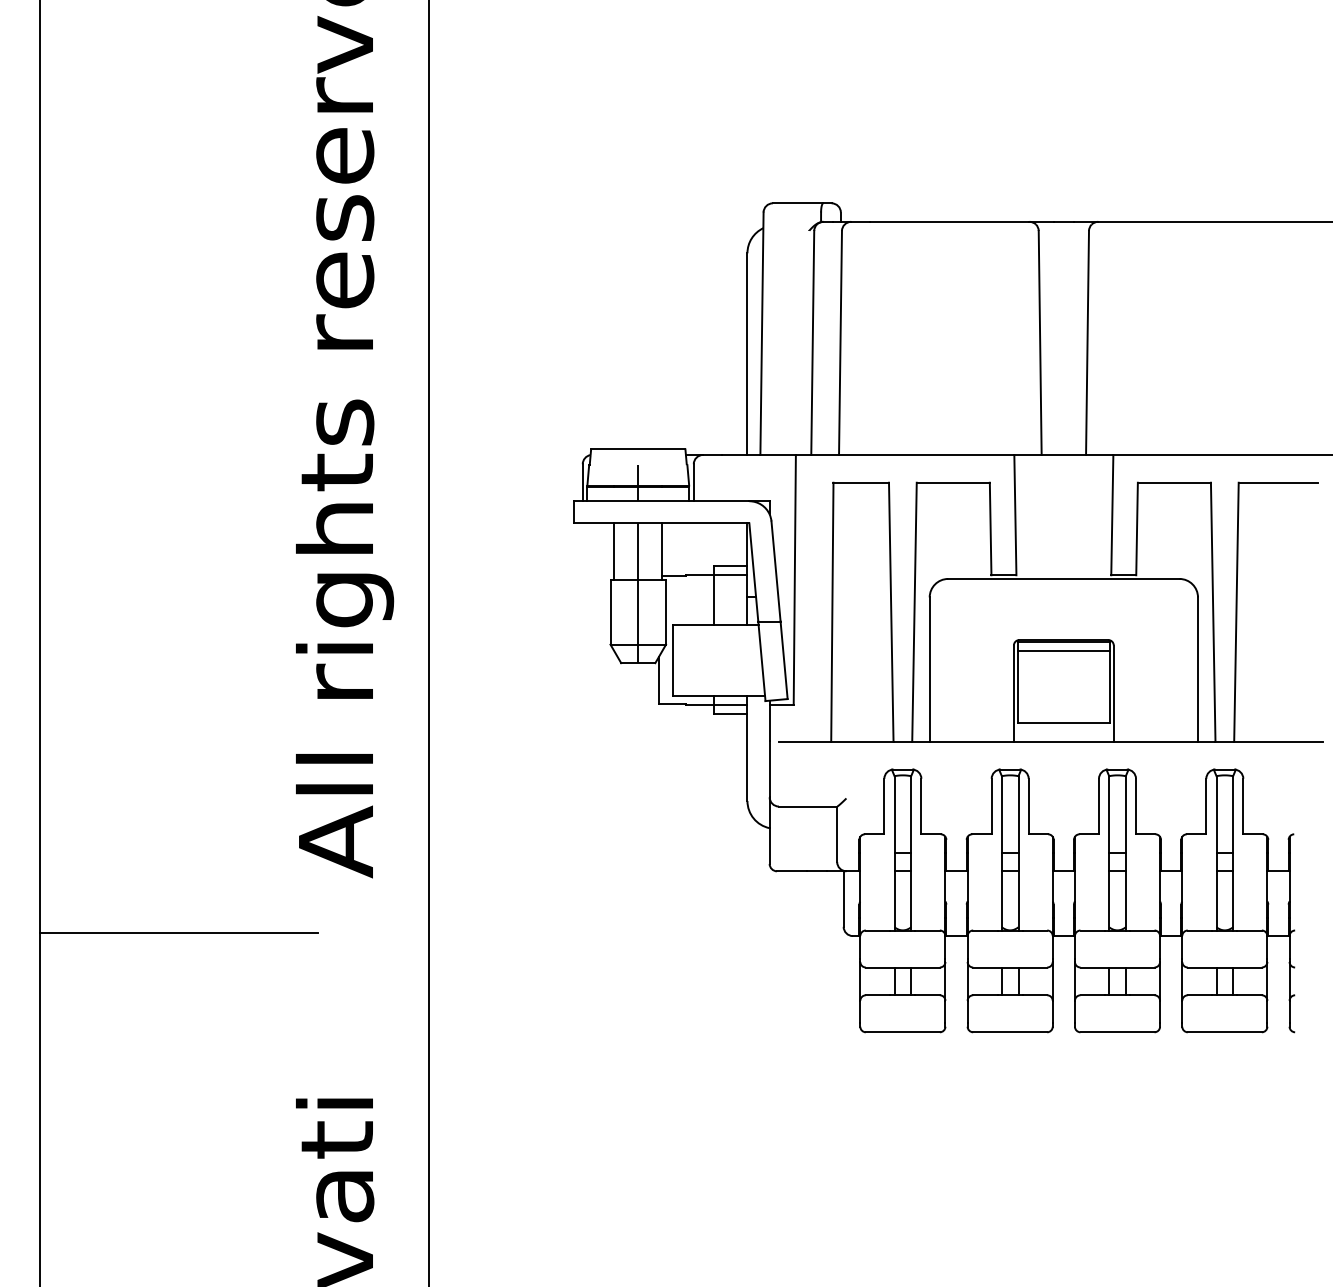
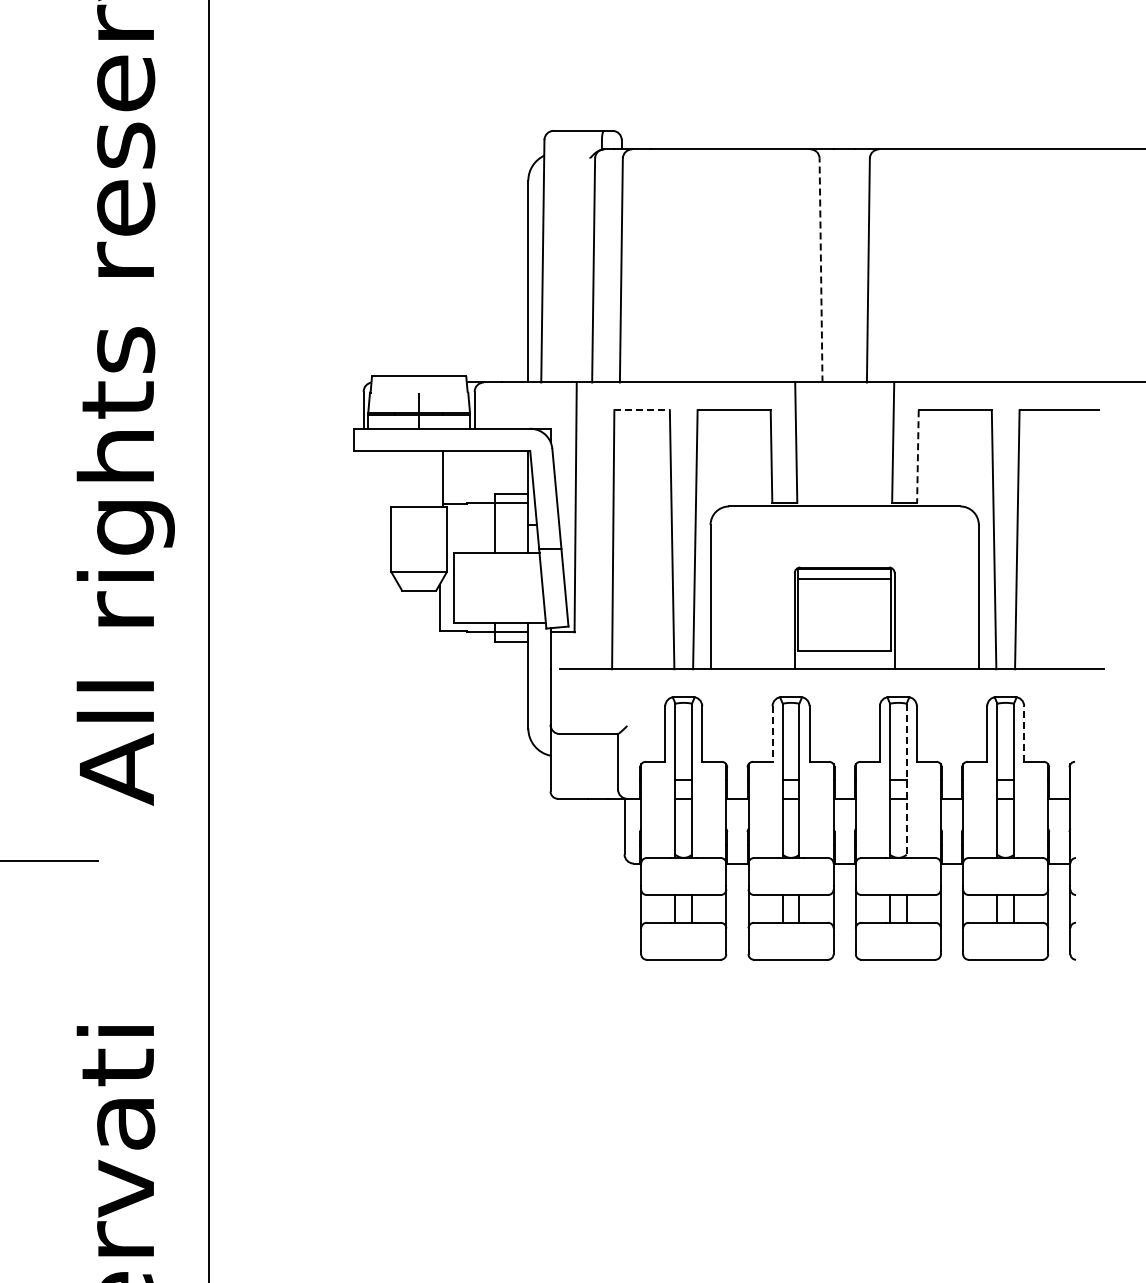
line: (1040, 342) -> (821, 270), solid -> dashed
line: (861, 482) -> (642, 410), solid -> dashed
line: (1137, 529) -> (918, 457), solid -> dashed
line: (614, 551) -> (395, 479), removed
line: (638, 593) -> (419, 521), removed
line: (991, 806) -> (772, 734), solid -> dashed
line: (1243, 806) -> (1024, 734), solid -> dashed
line: (1125, 853) -> (906, 781), solid -> dashed

